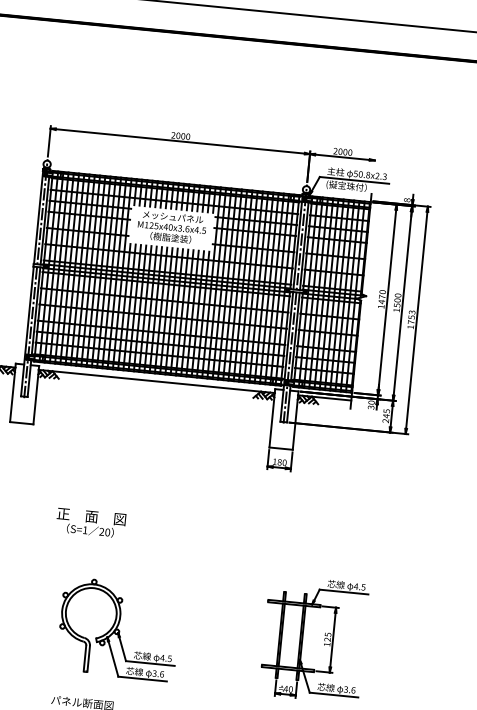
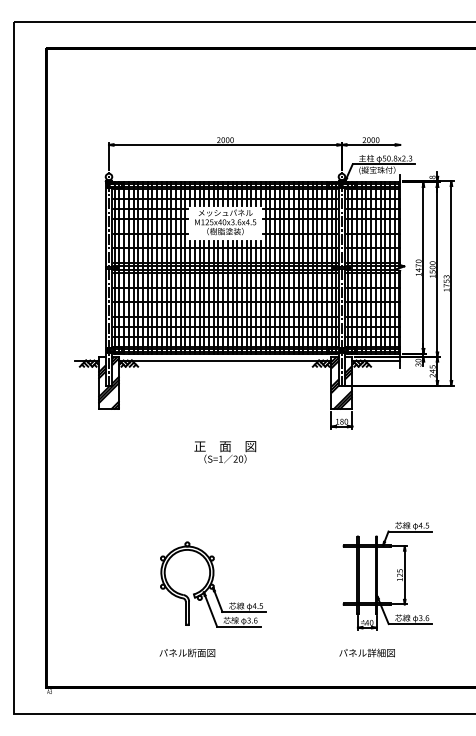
hatch: (24, 394) -> (108, 383), added
hatch: (283, 419) -> (341, 383), added
text: (91, 523) -> (225, 452), moved

